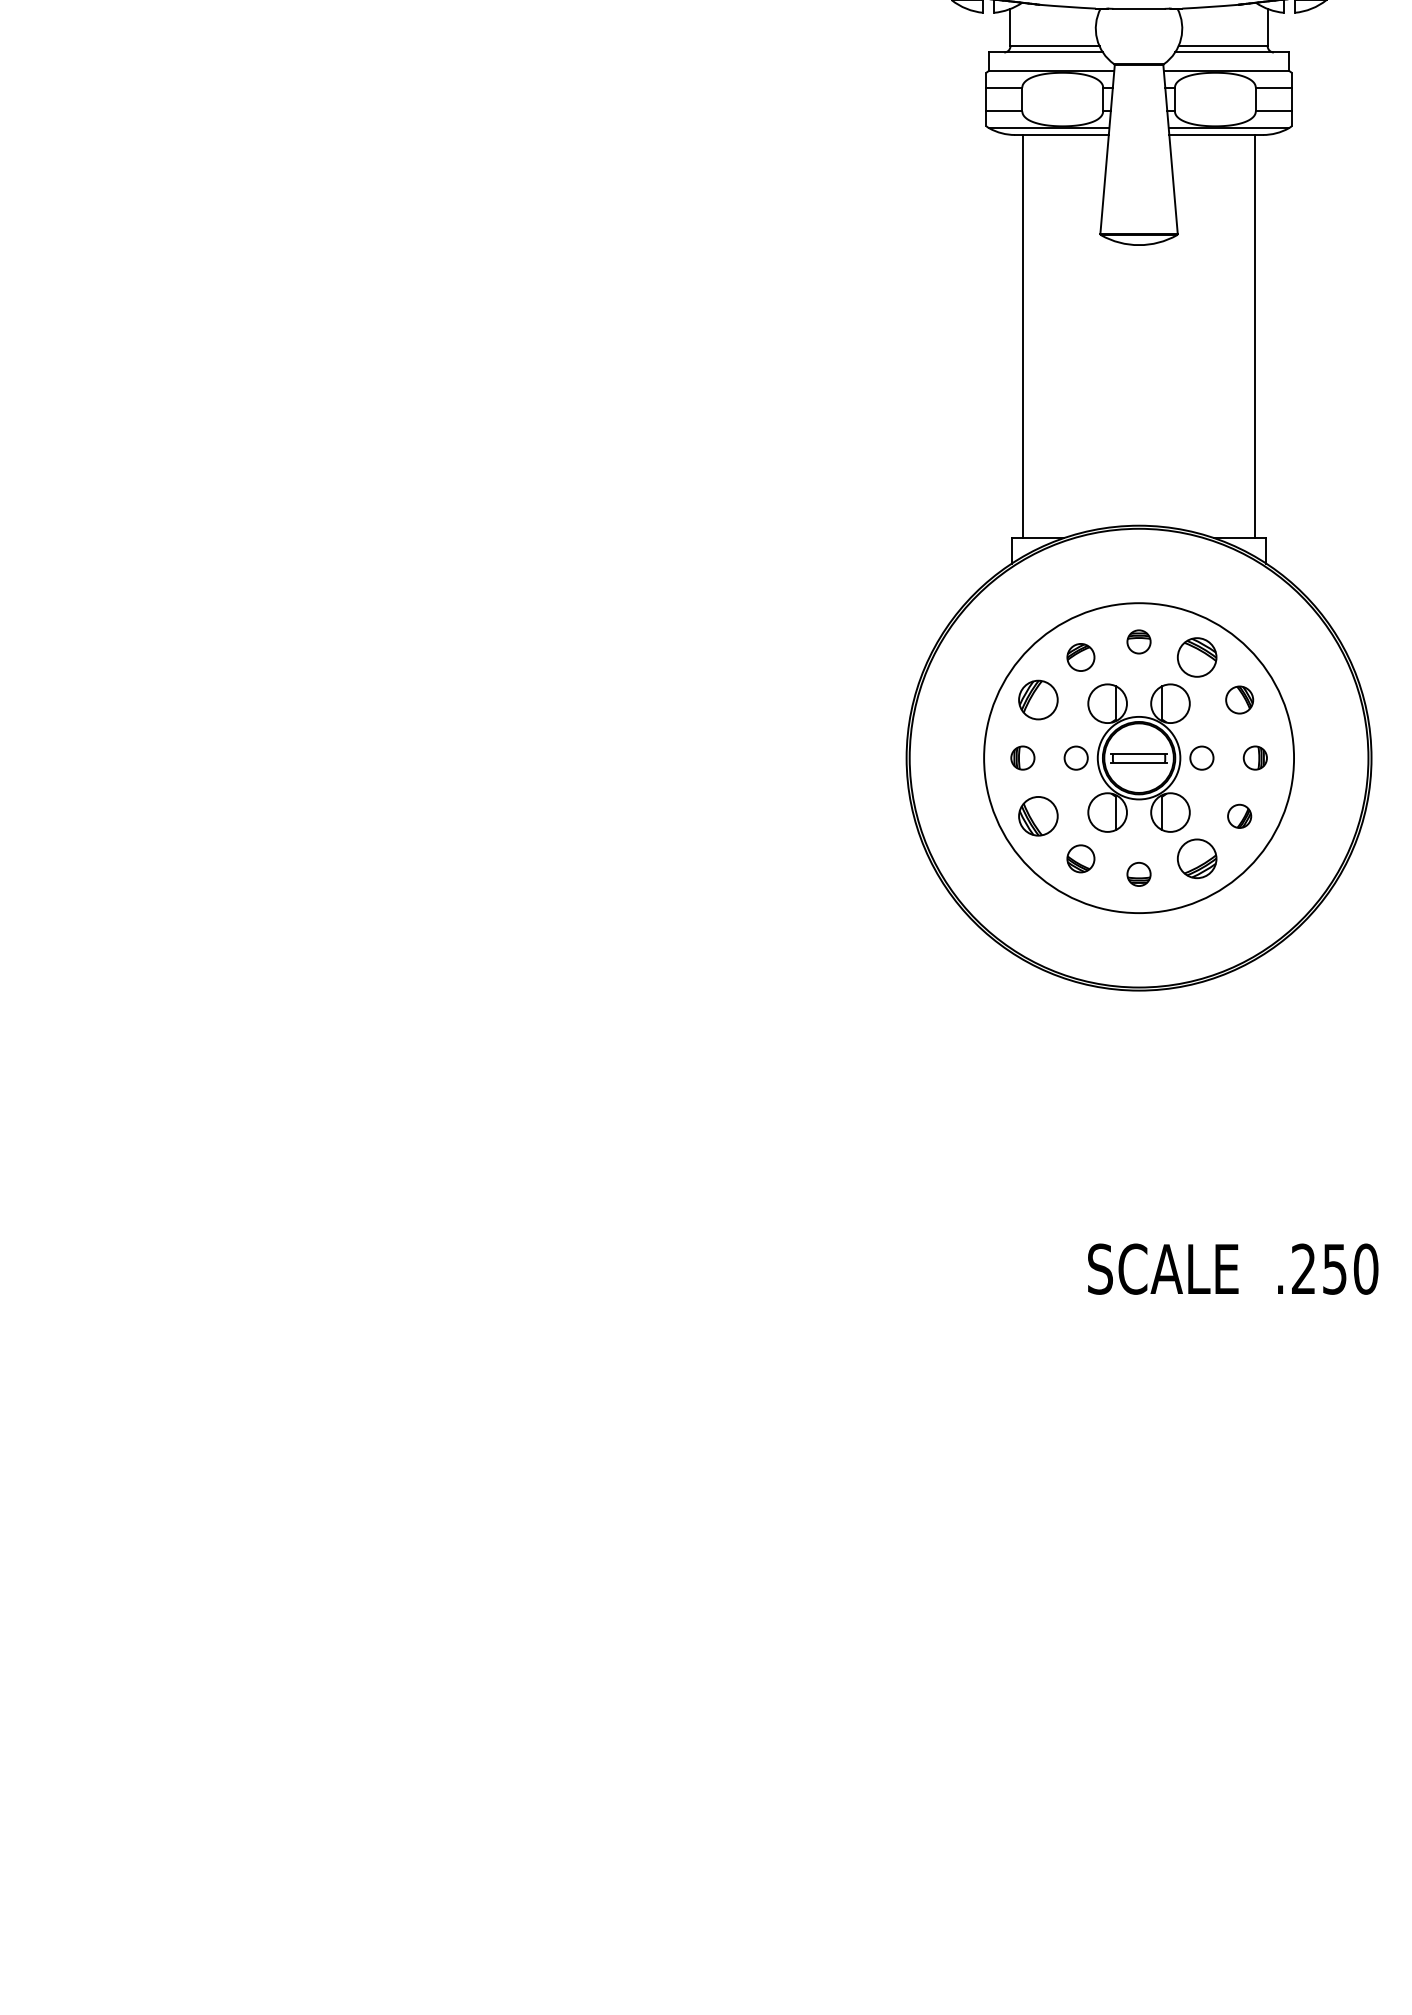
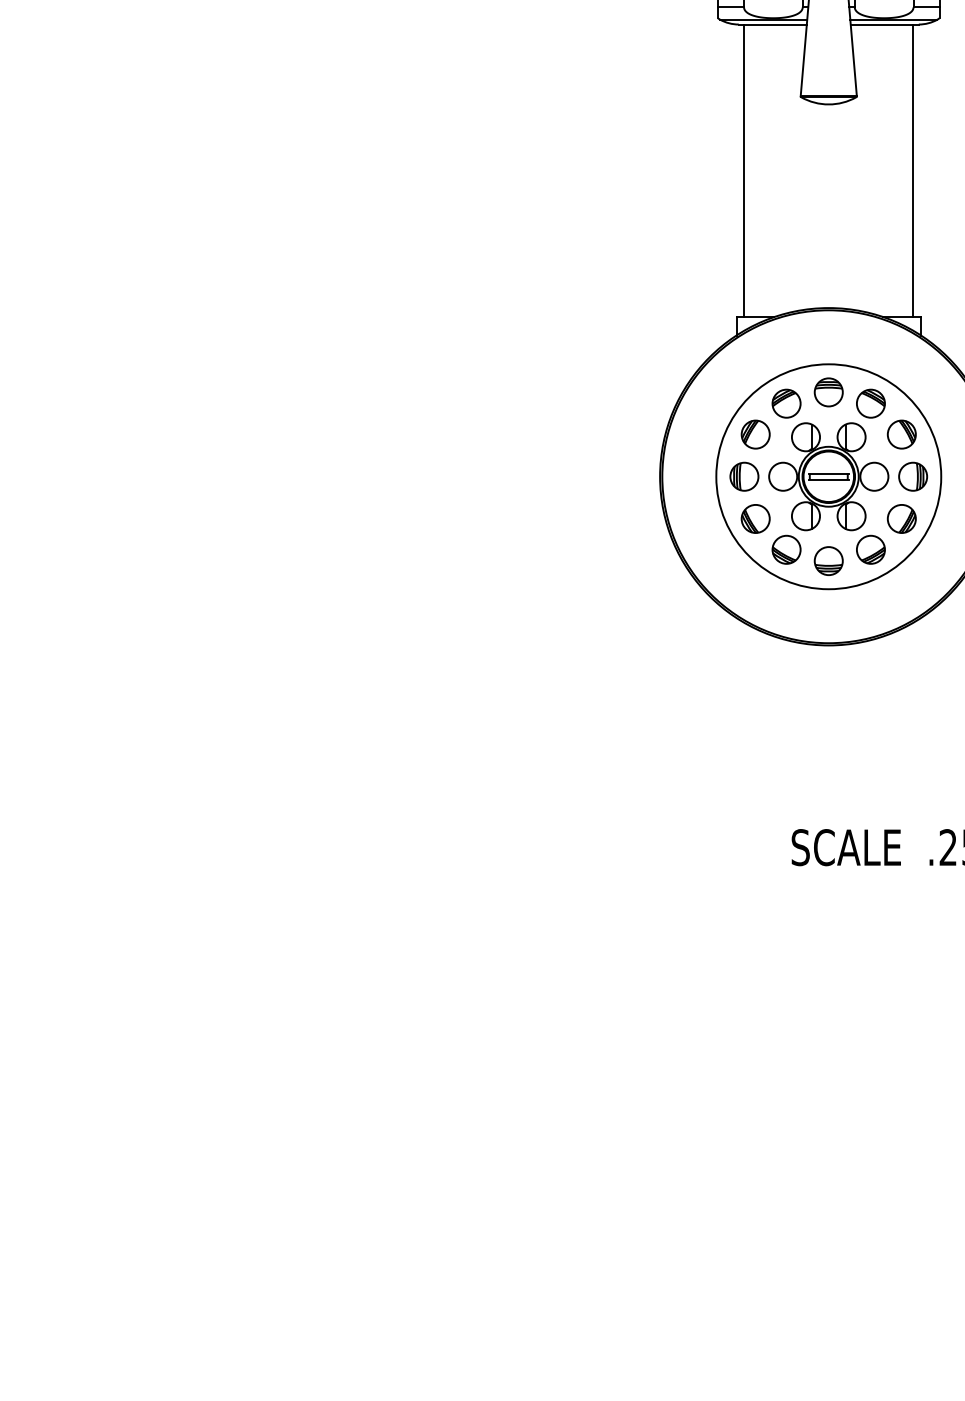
part: (1138, 641) -> (828, 392), size x1.67
part: (1080, 657) -> (786, 403), size x1.43
part: (1239, 699) -> (901, 434), size x1.43
part: (1022, 757) -> (744, 476), size x1.67
circle: (1075, 757) -> (782, 476), size x1.67
circle: (1201, 757) -> (874, 476), size x1.67
part: (1255, 757) -> (913, 476), size x1.67
part: (1239, 816) -> (901, 519), size x1.67
part: (1080, 858) -> (786, 549), size x1.43
part: (1138, 874) -> (828, 561), size x1.67

